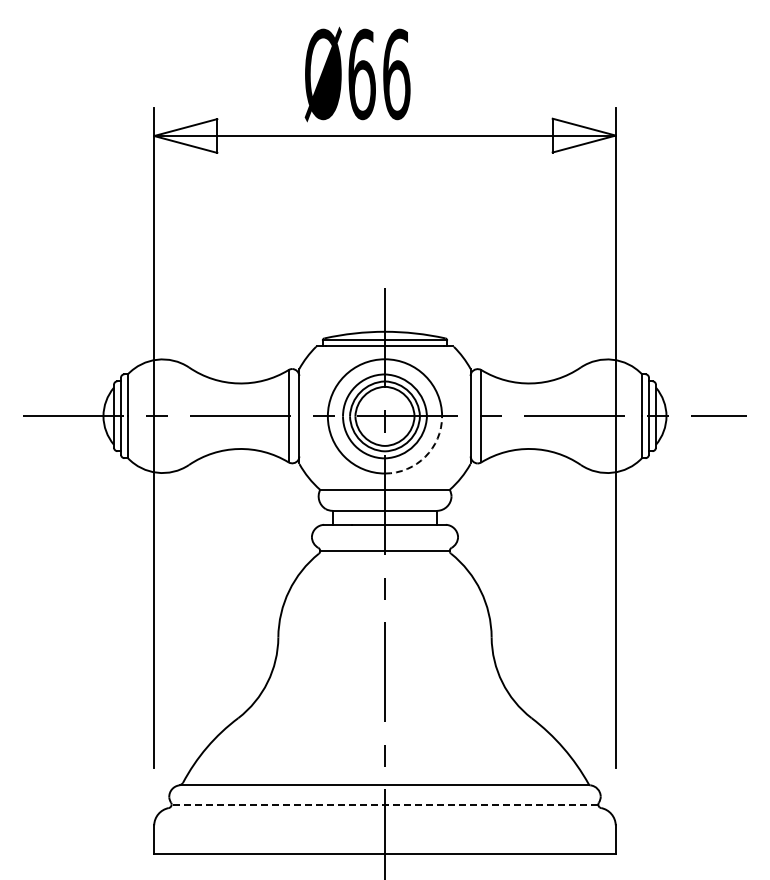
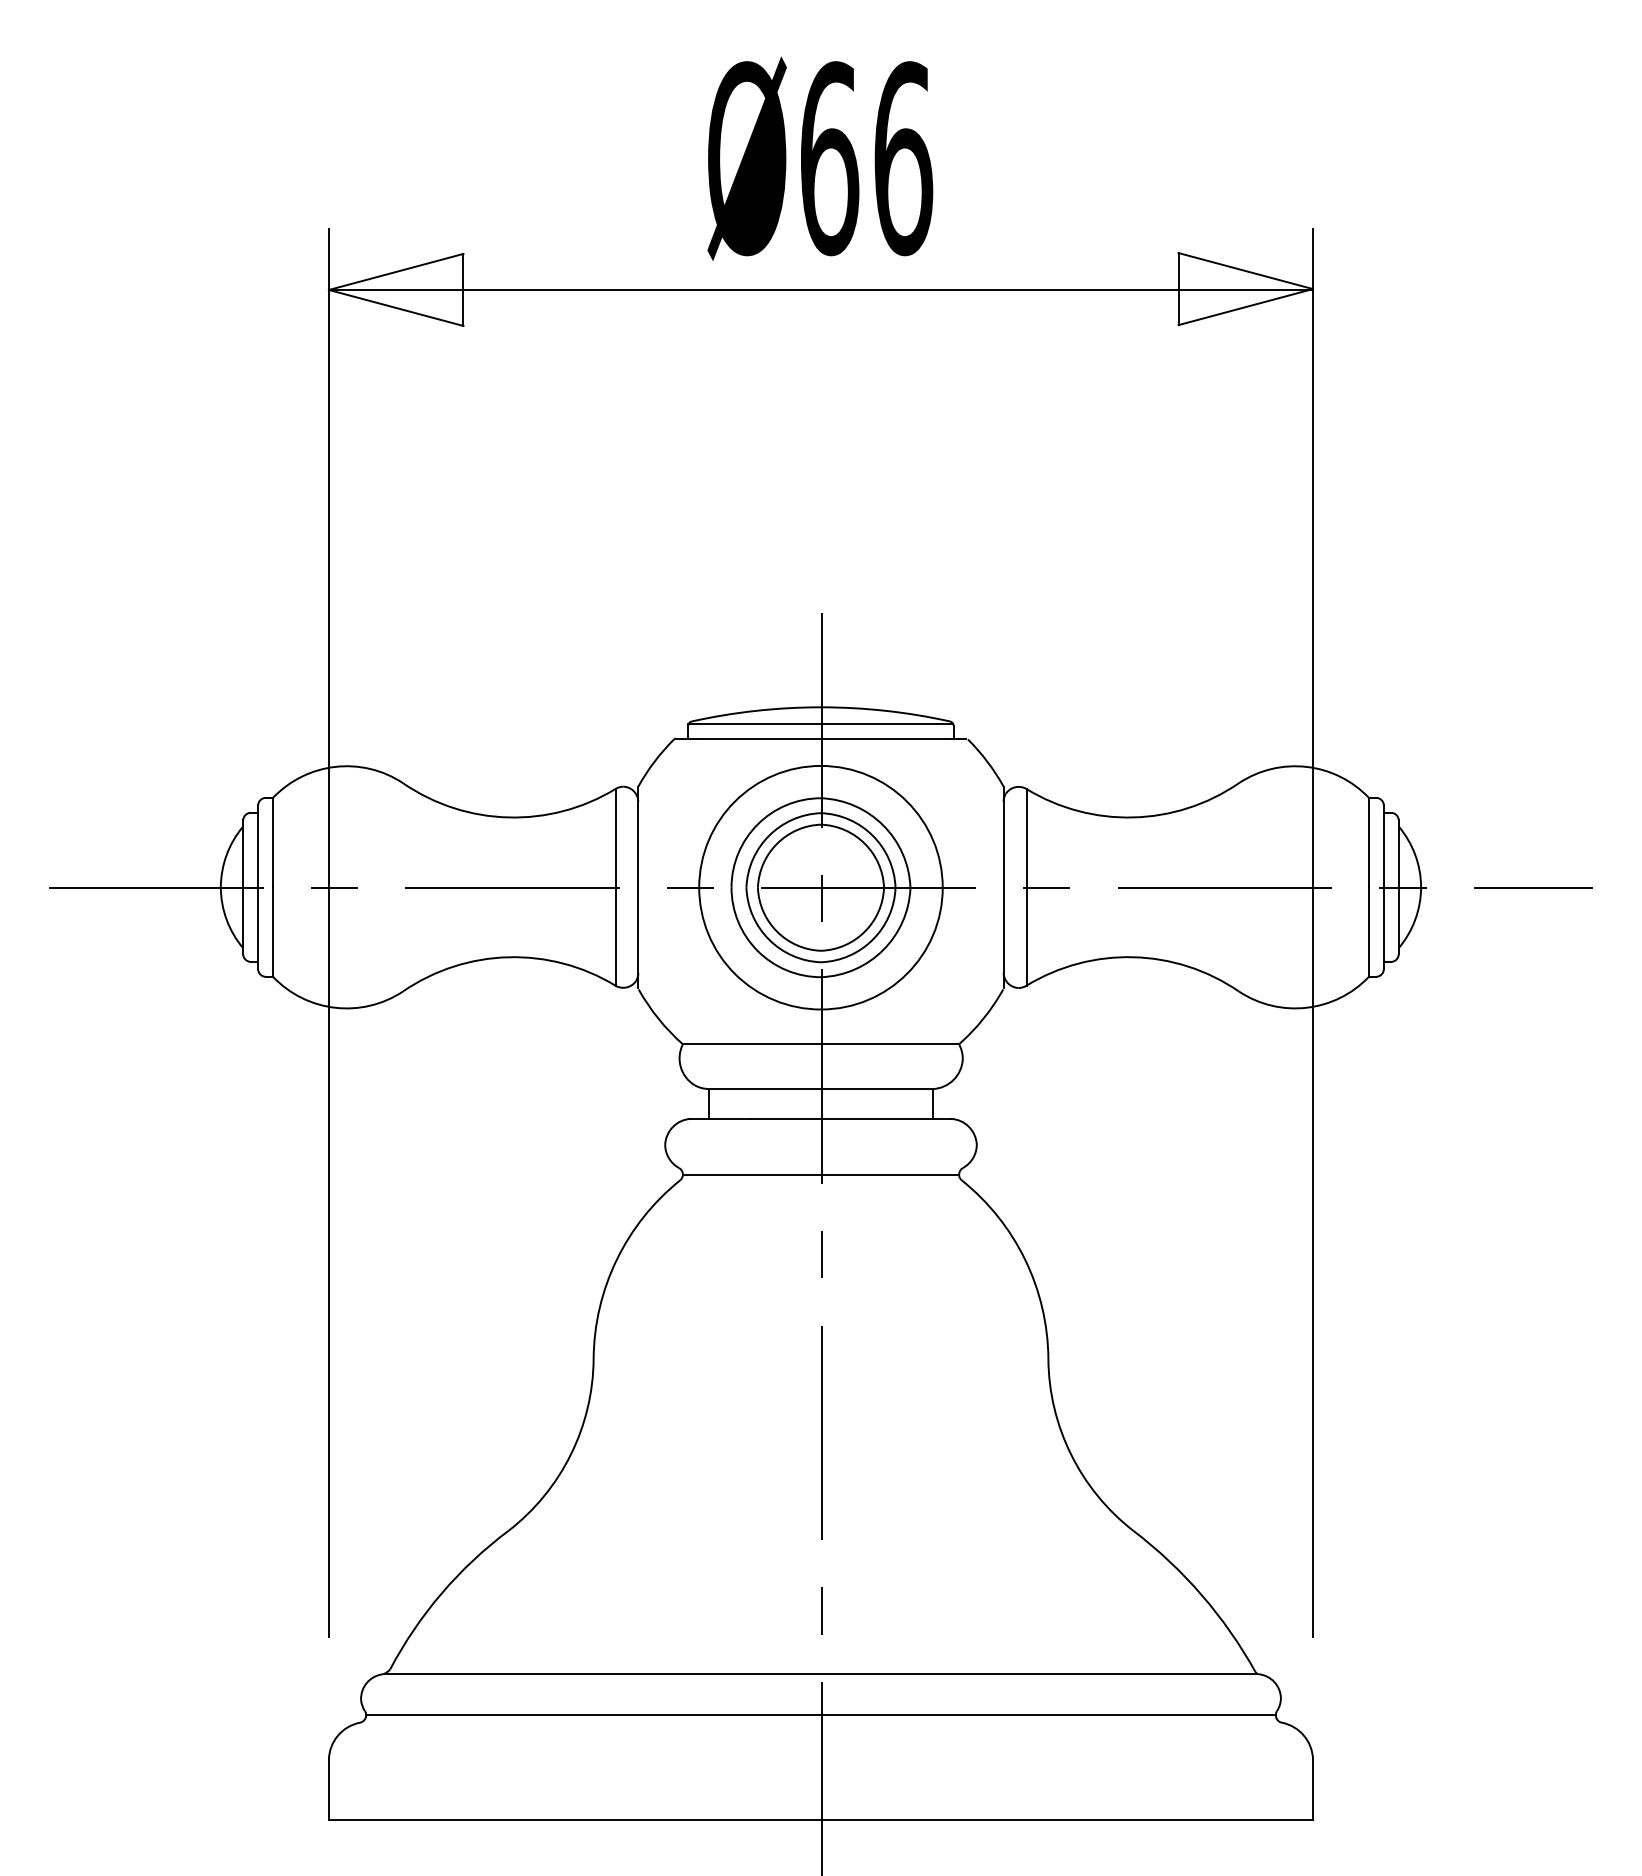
text: (357, 74) -> (819, 158), moved
arc: (425, 456) -> (907, 973), dashed -> solid
line: (384, 804) -> (819, 1715), dashed -> solid

